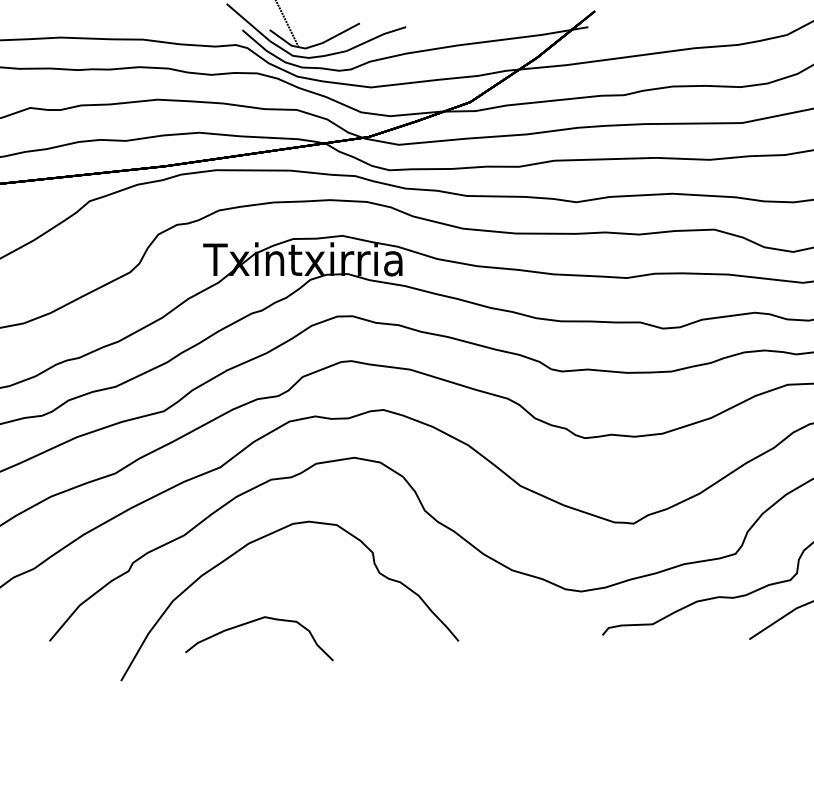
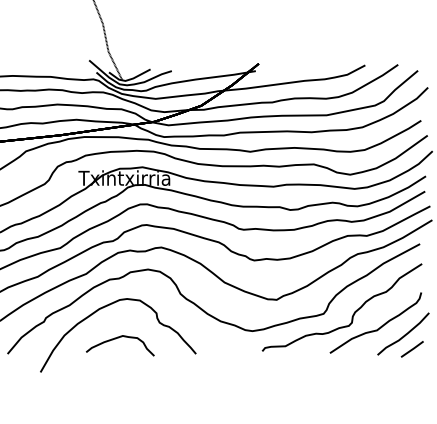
curve: (255, 622) -> (118, 338), moved

